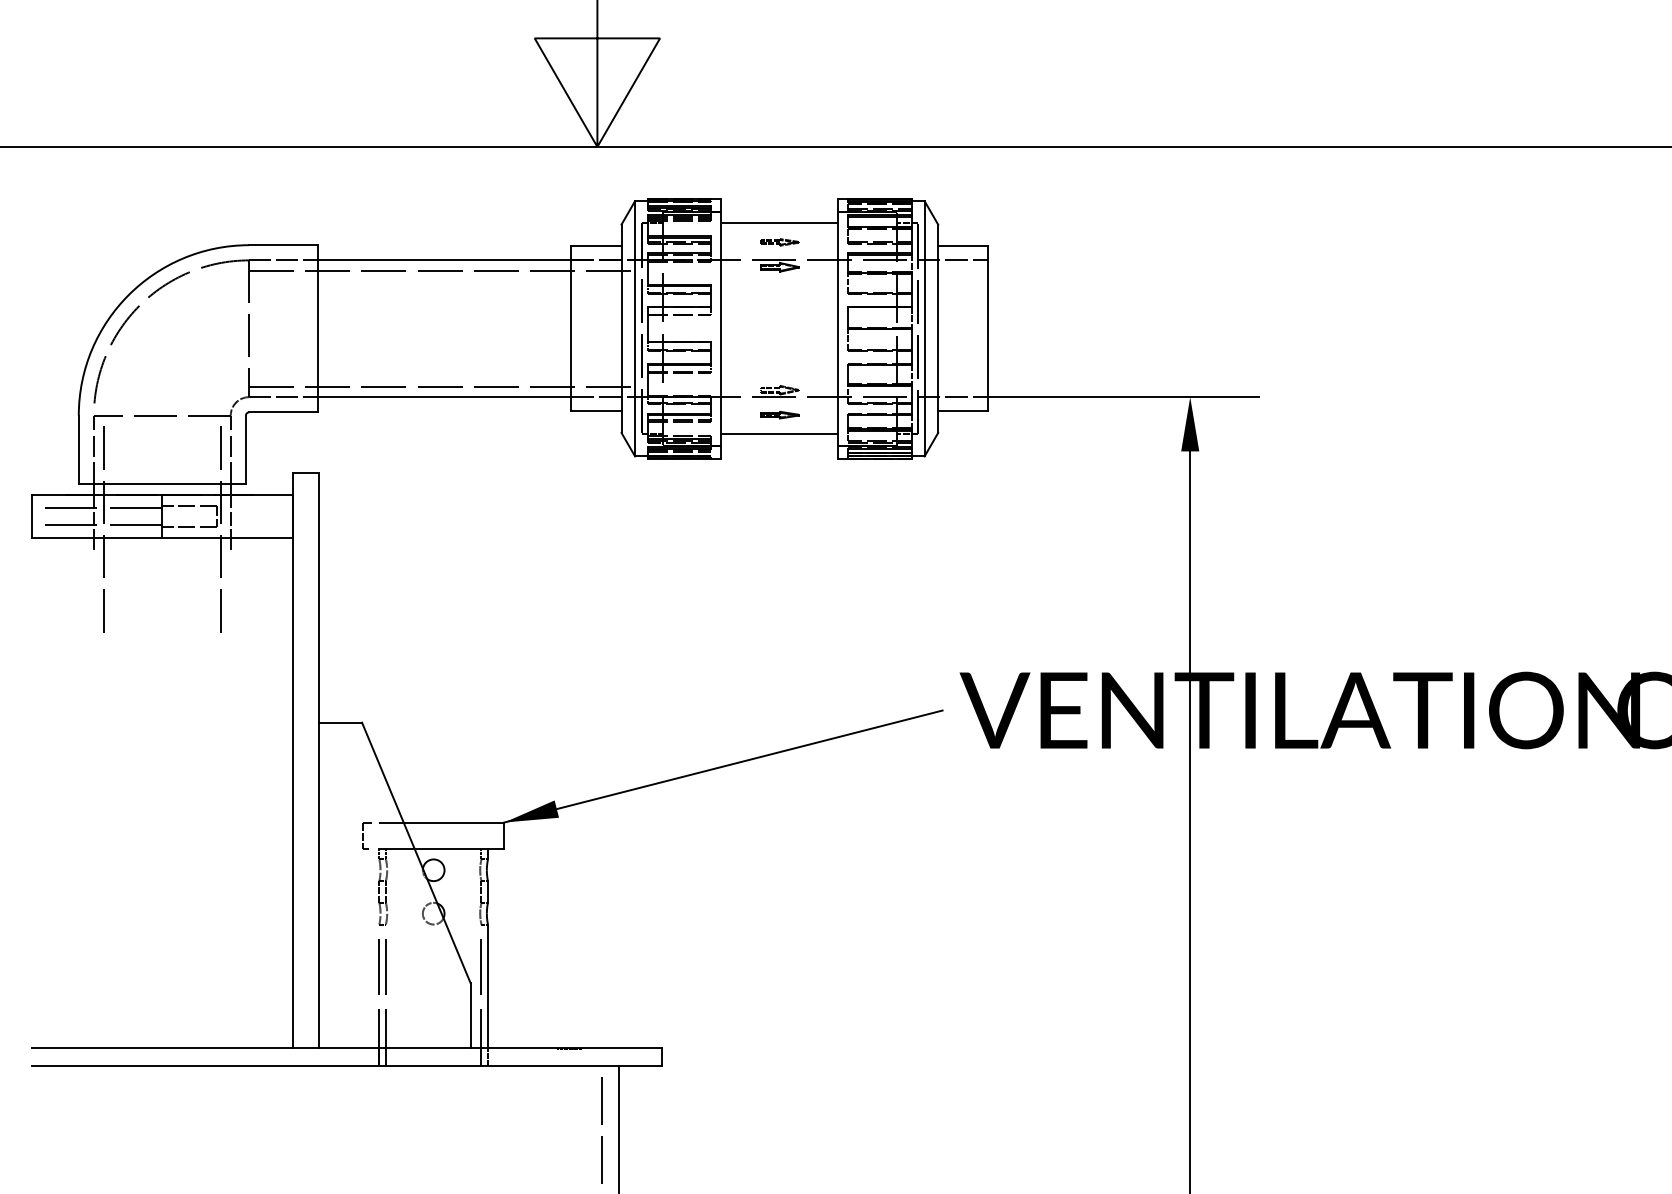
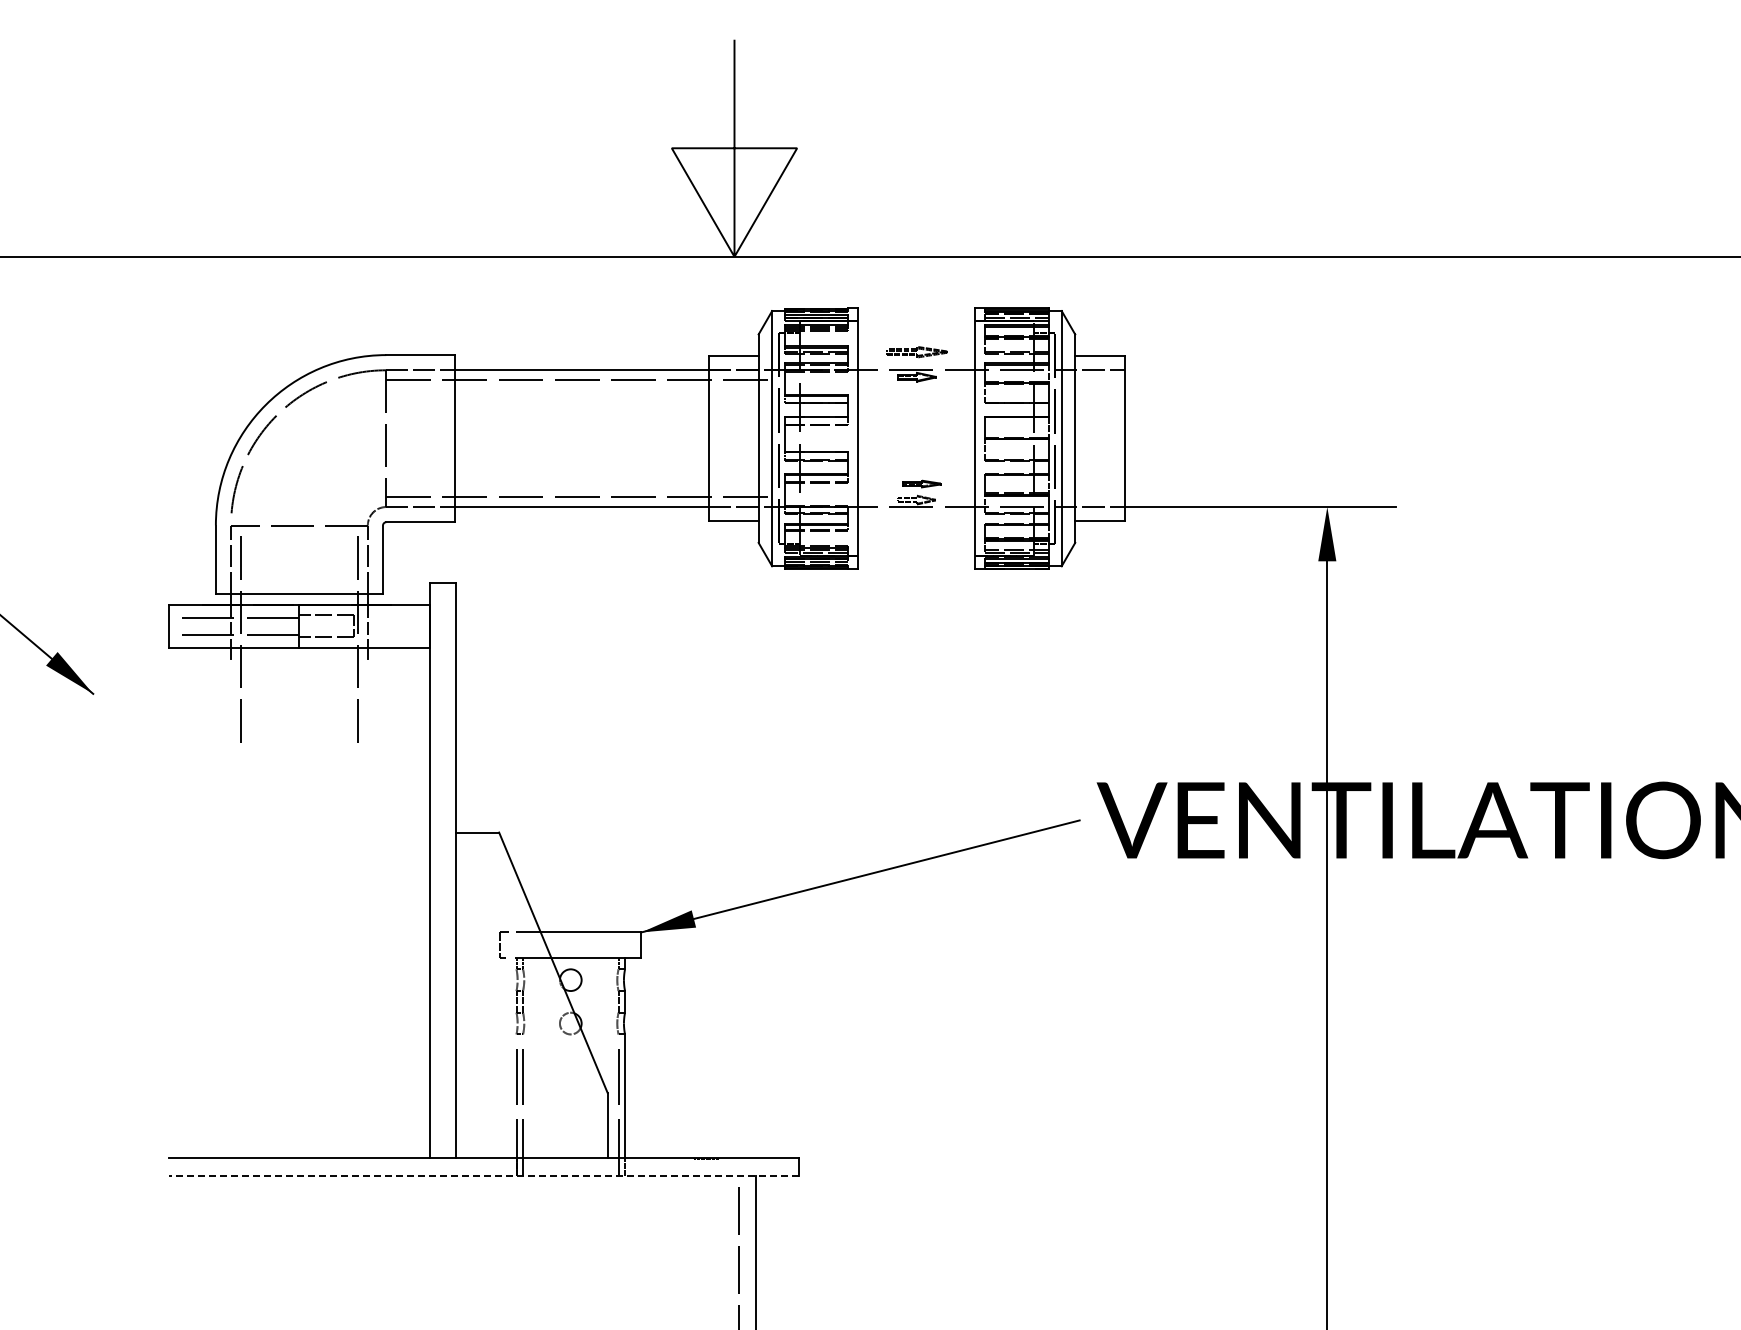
line: (779, 223) -> (916, 333), removed
part: (779, 242) -> (916, 352), size x1.6
part: (779, 414) -> (921, 483), moved
line: (779, 434) -> (916, 544), removed
line: (346, 1065) -> (483, 1175), solid -> dashed

